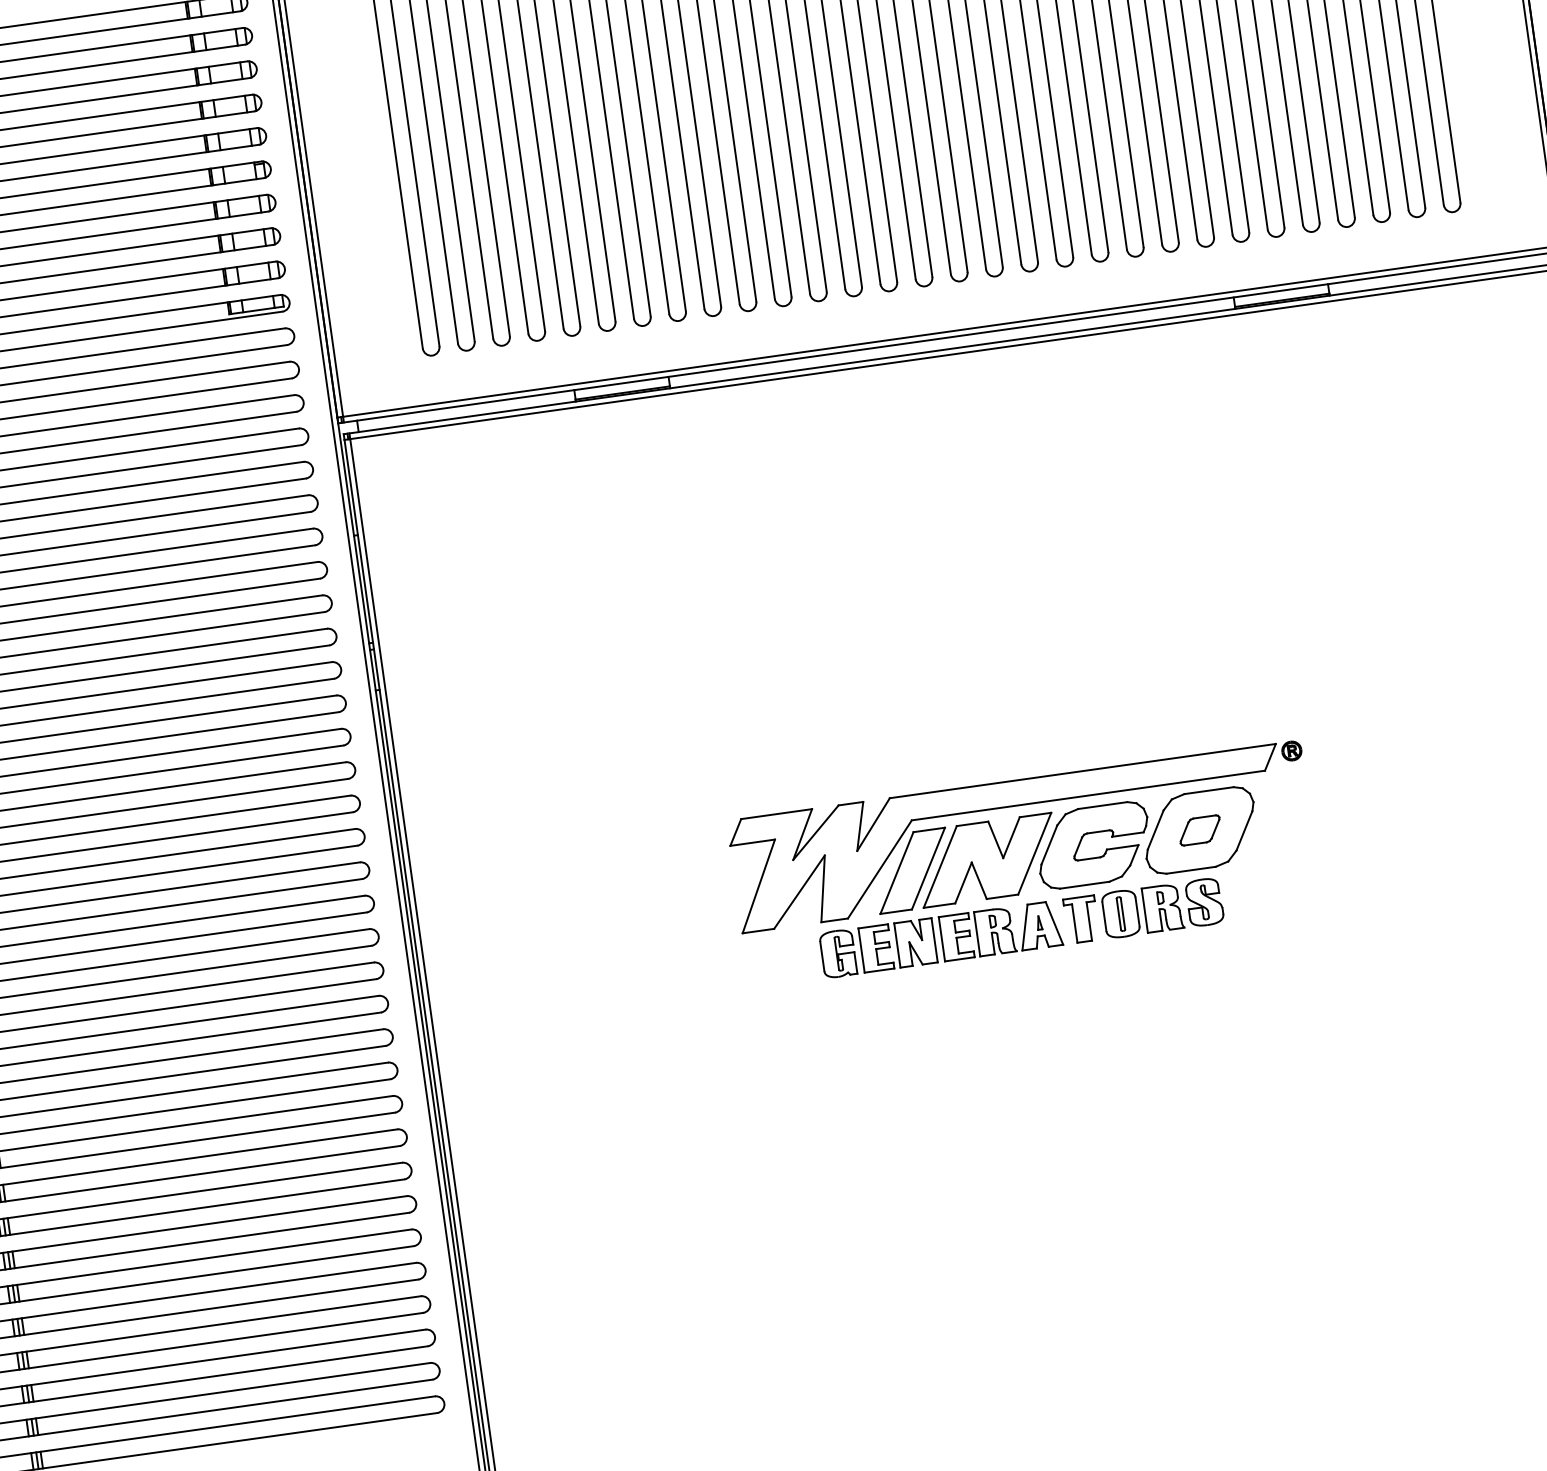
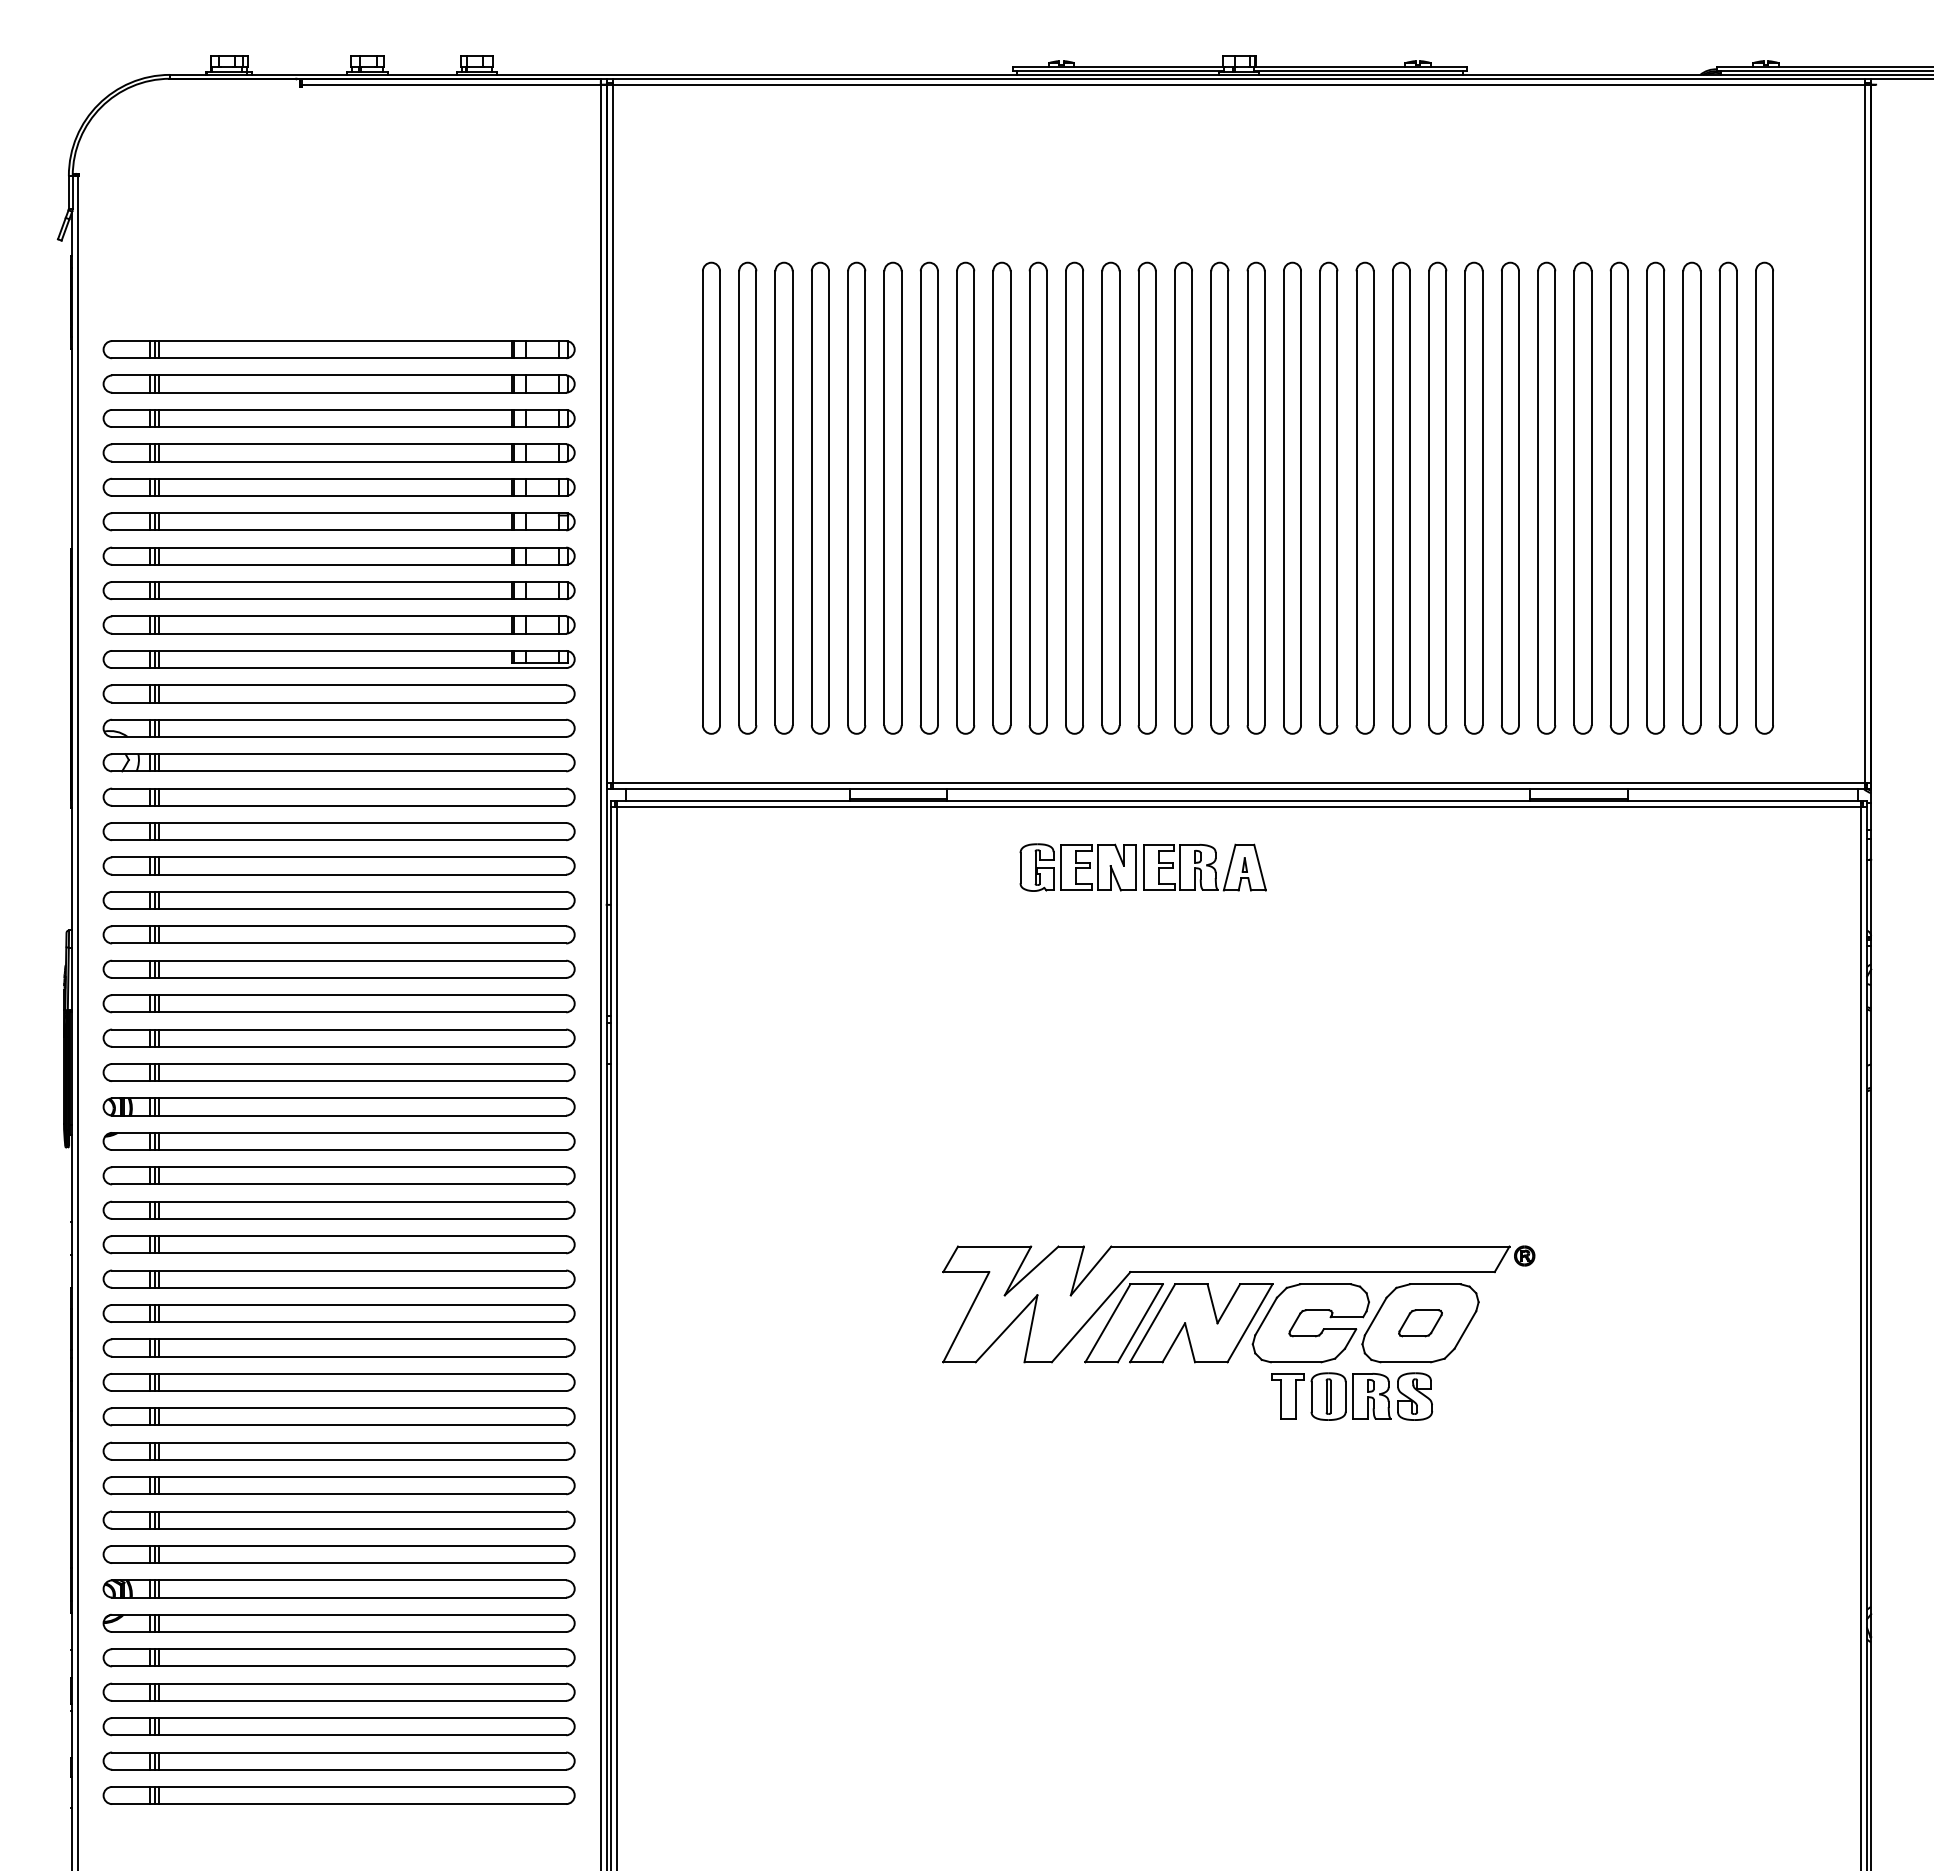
part: (940, 939) -> (1142, 867), moved

